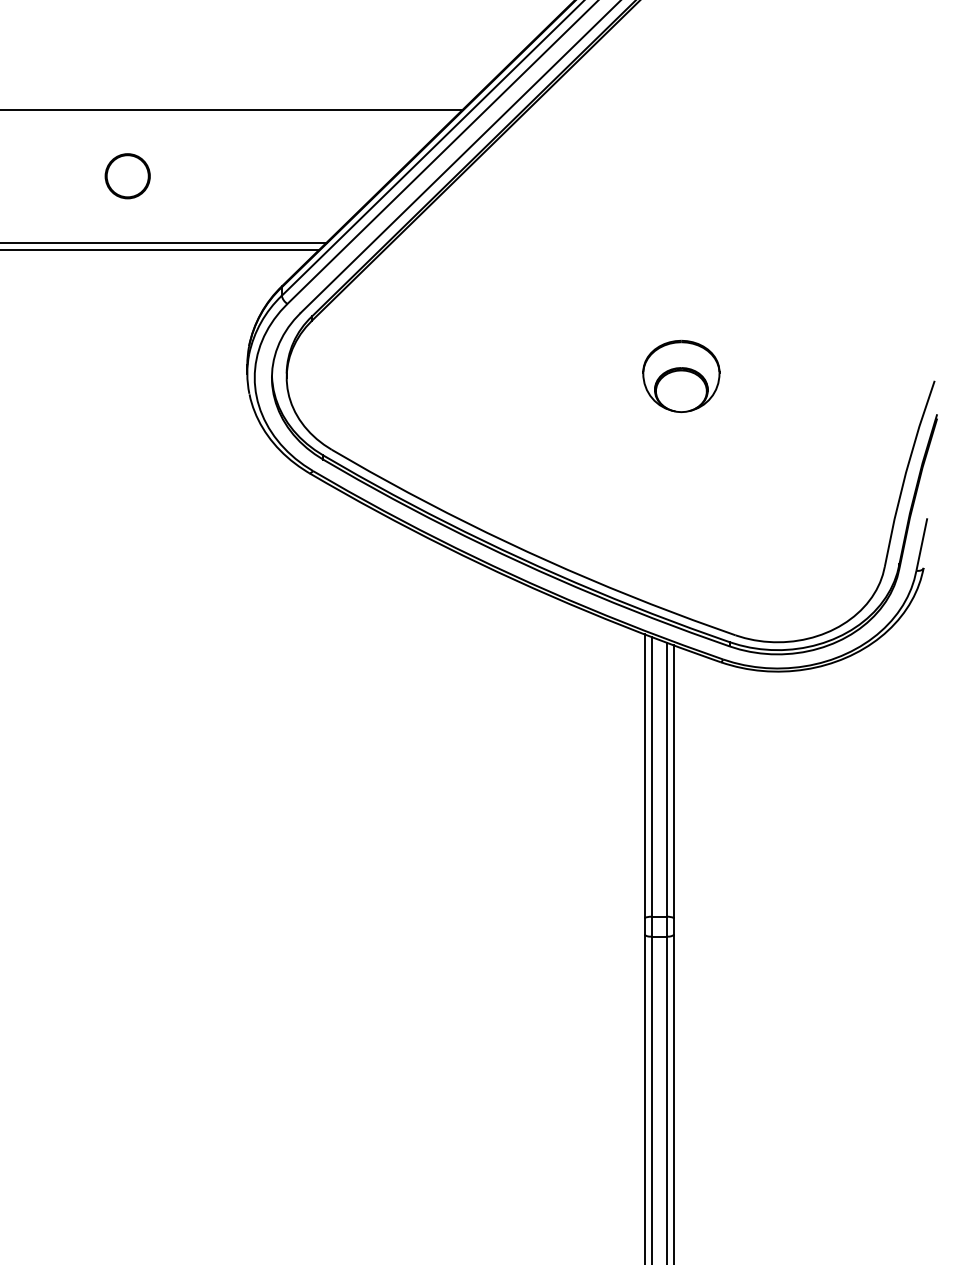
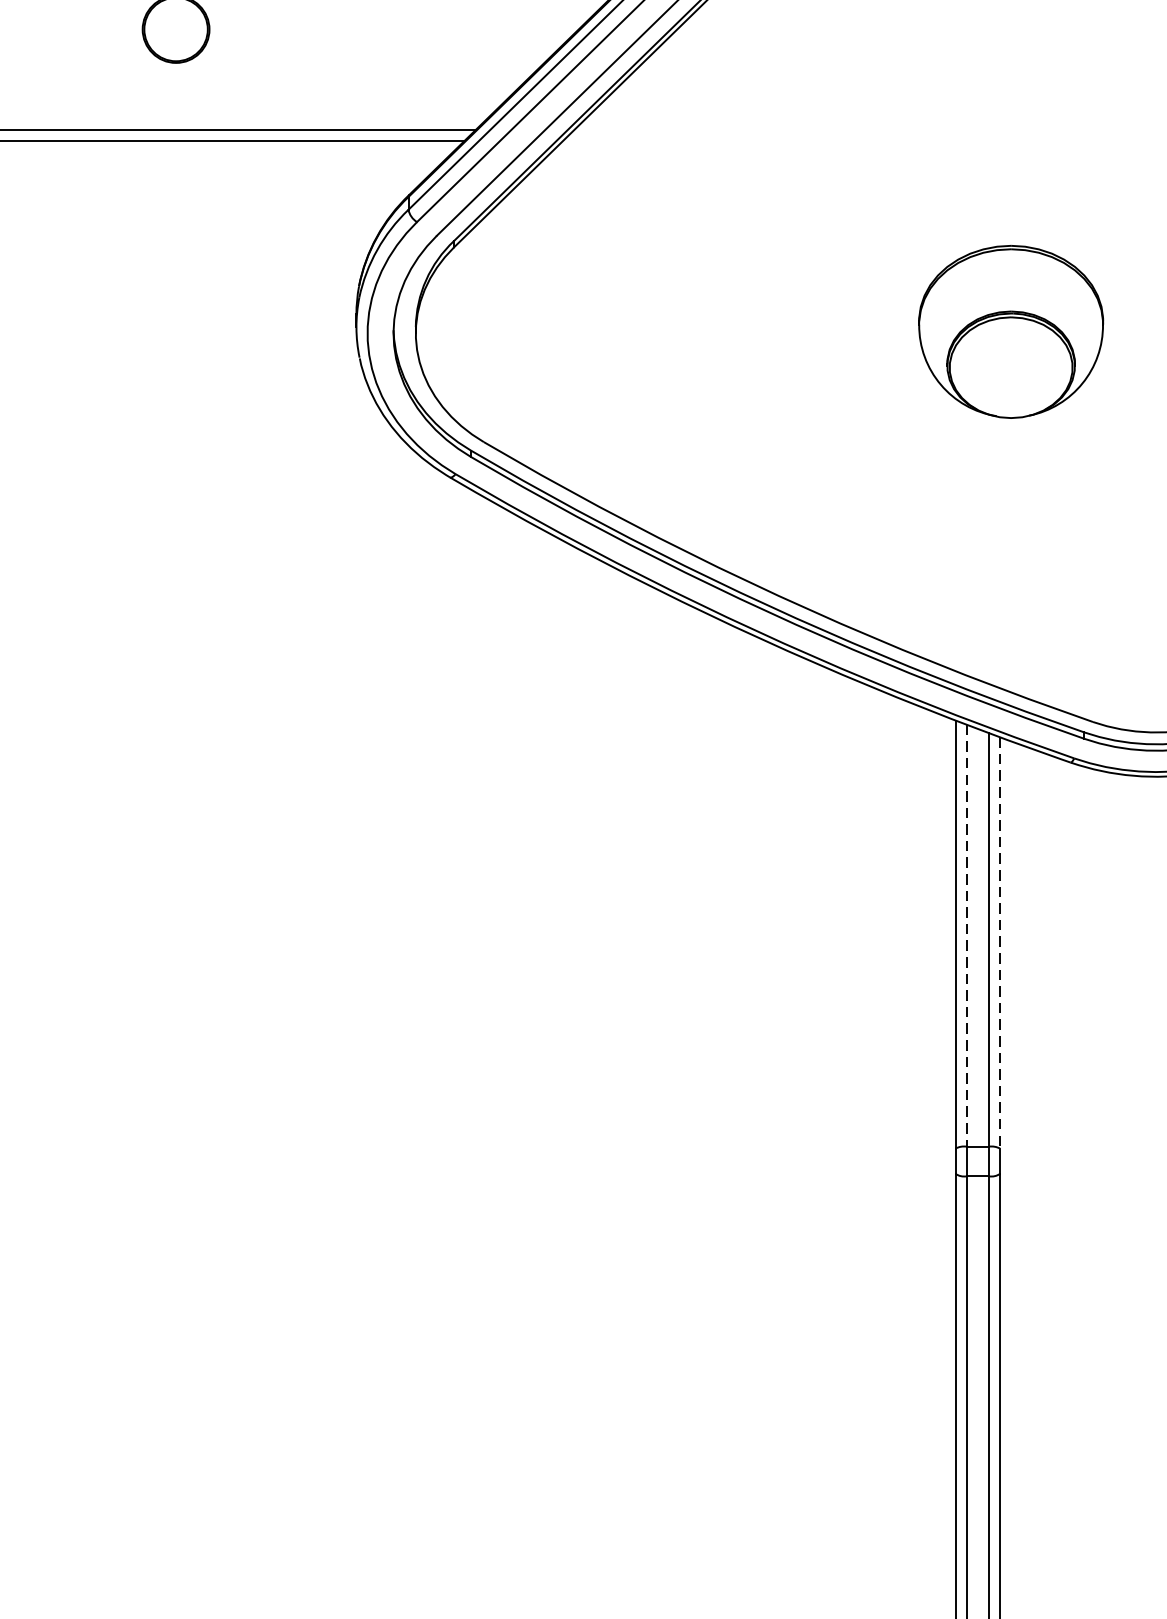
part: (681, 375) -> (1011, 330), size x1.6
line: (651, 777) -> (966, 936), solid -> dashed
line: (674, 782) -> (1000, 943), solid -> dashed

